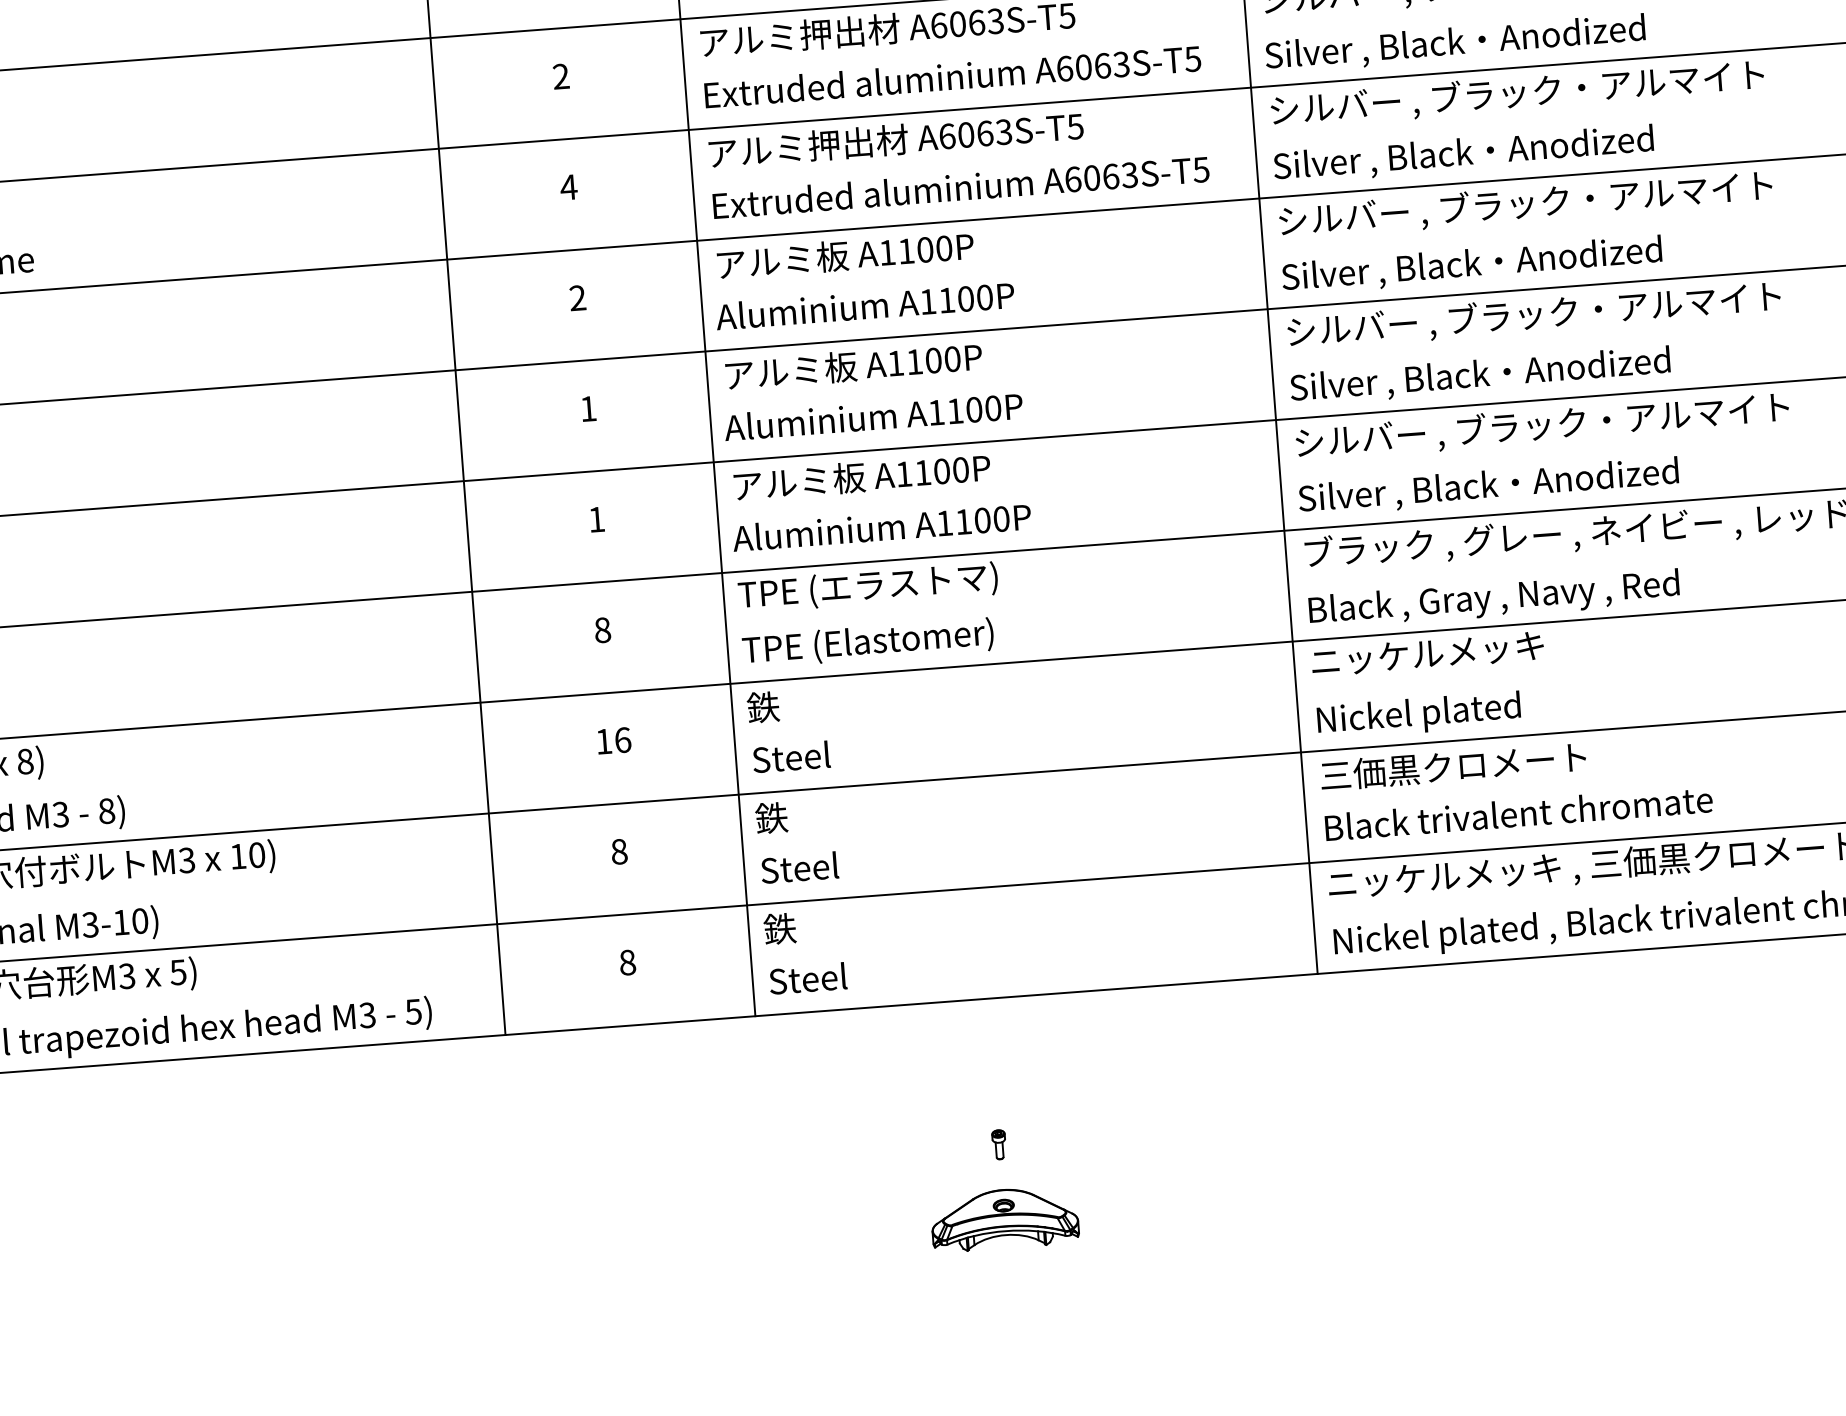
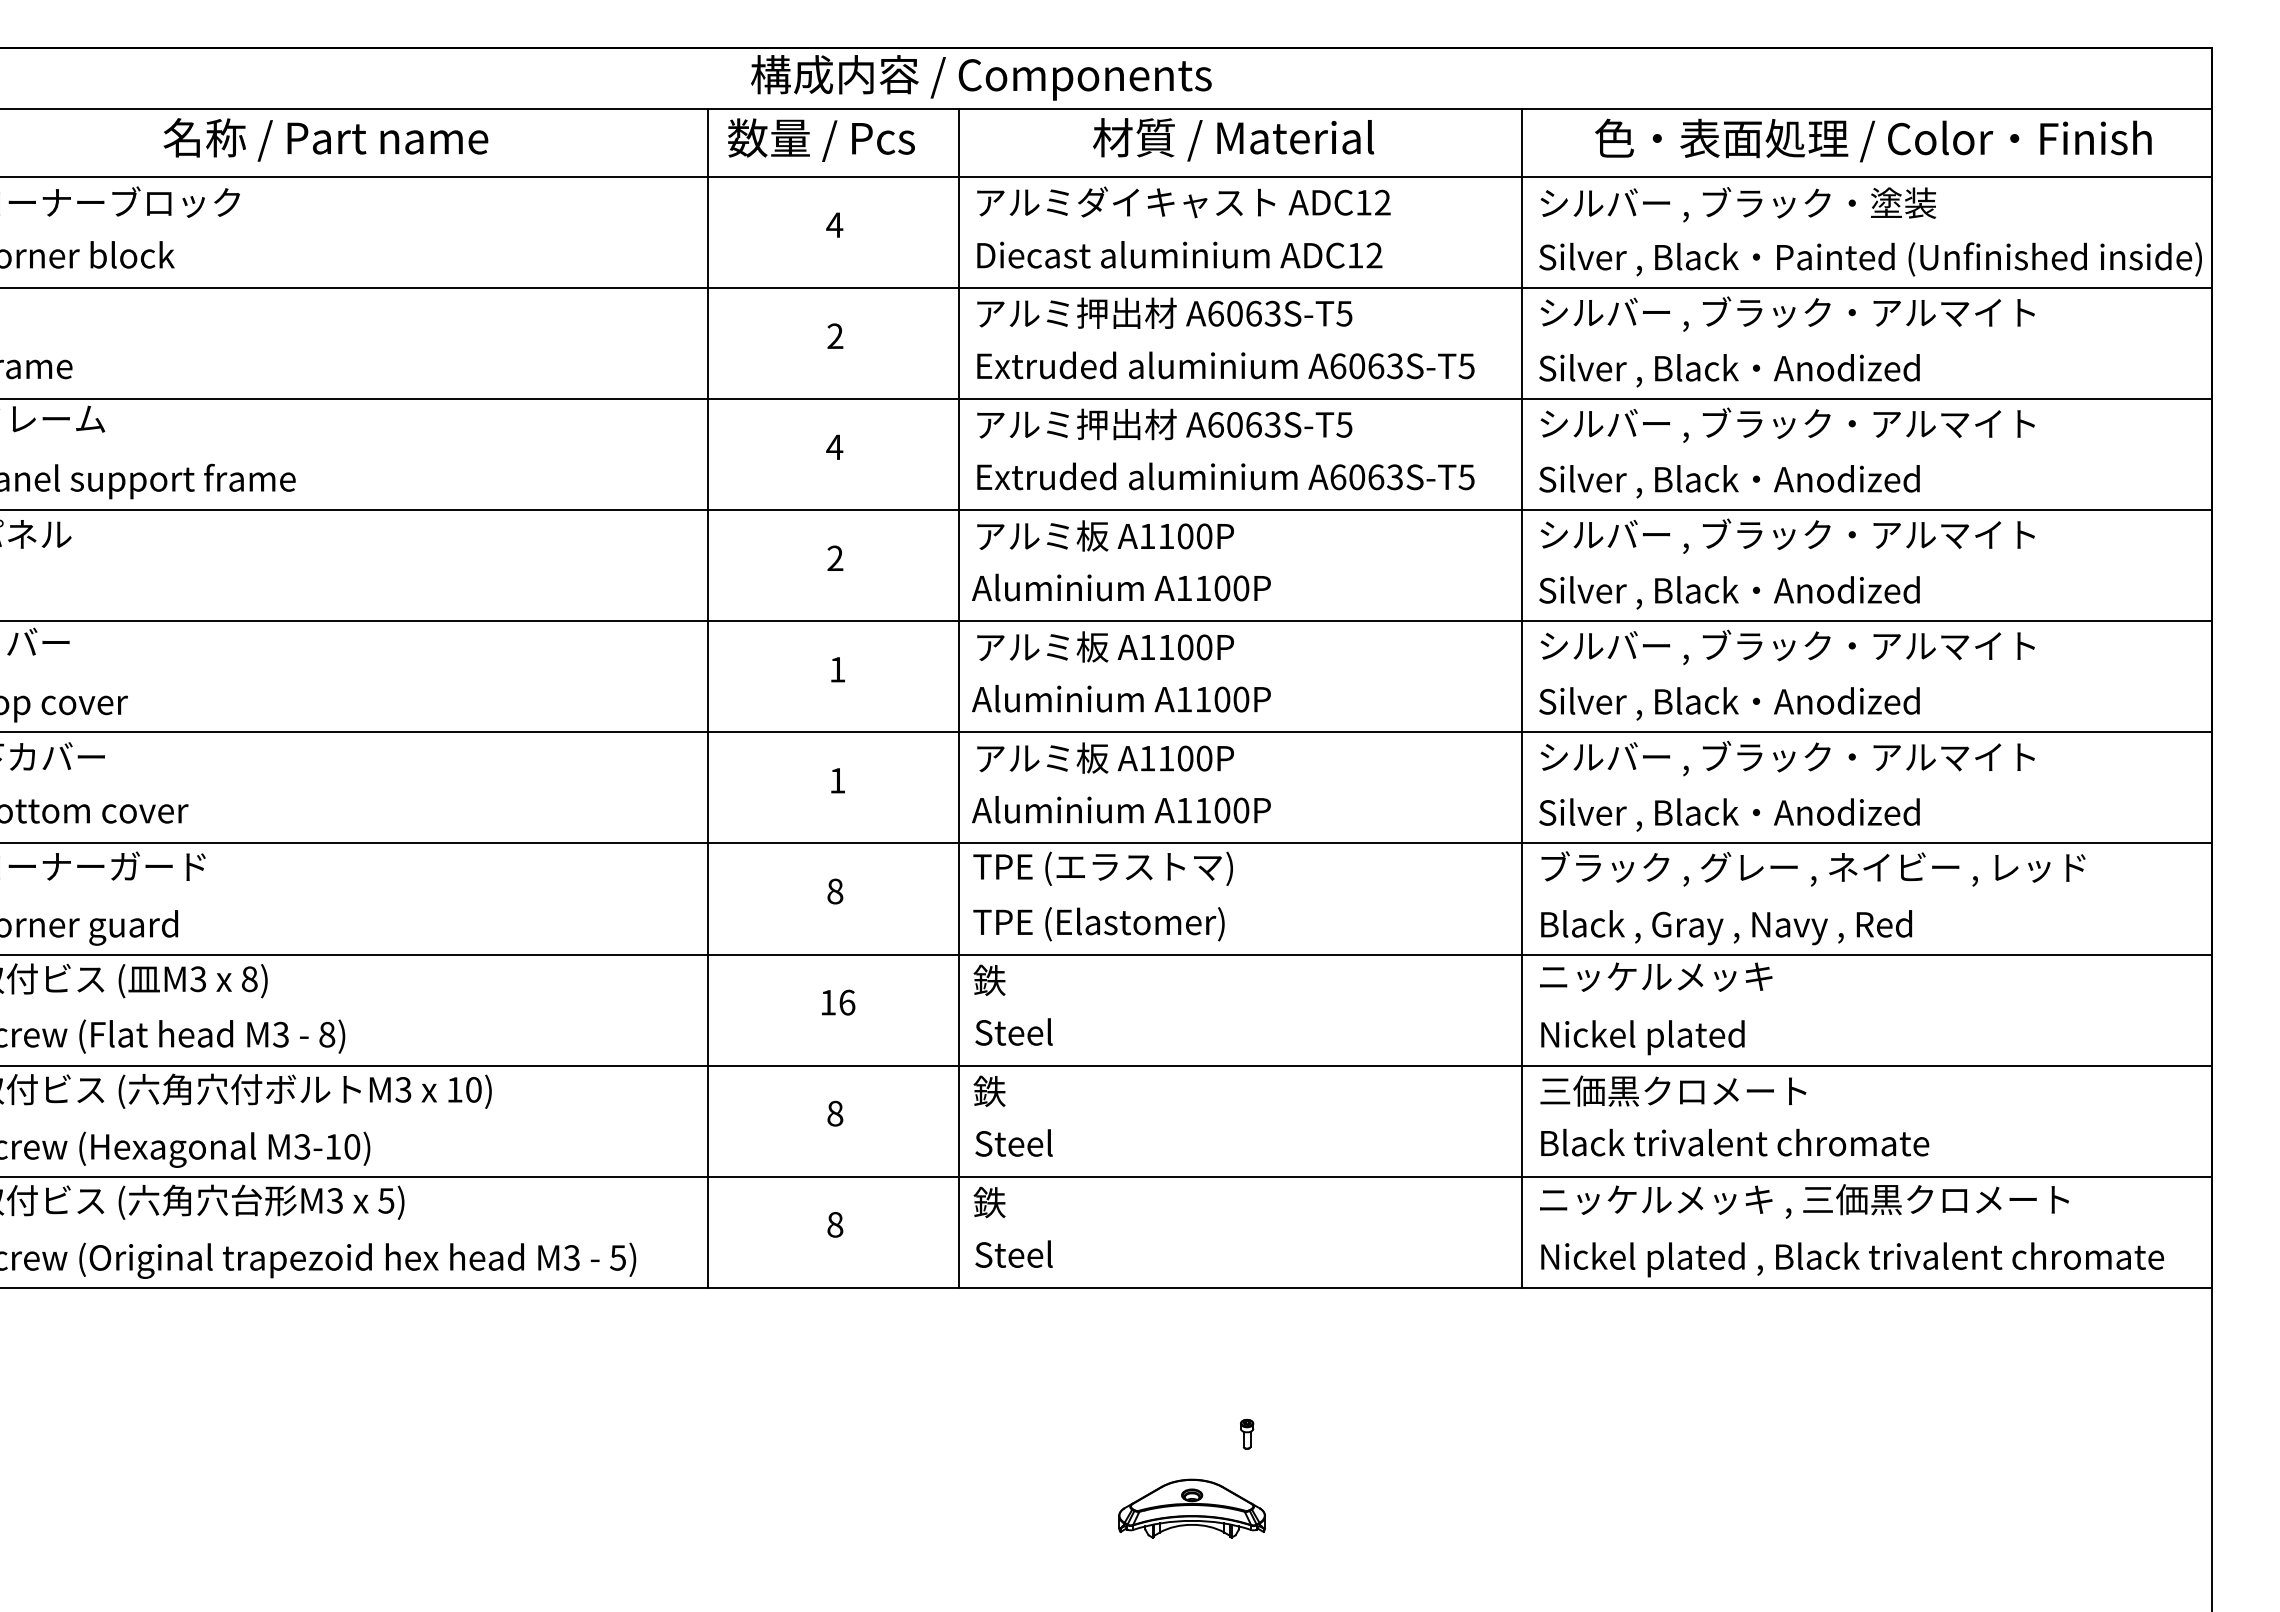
part: (999, 1143) -> (1247, 1433), moved

